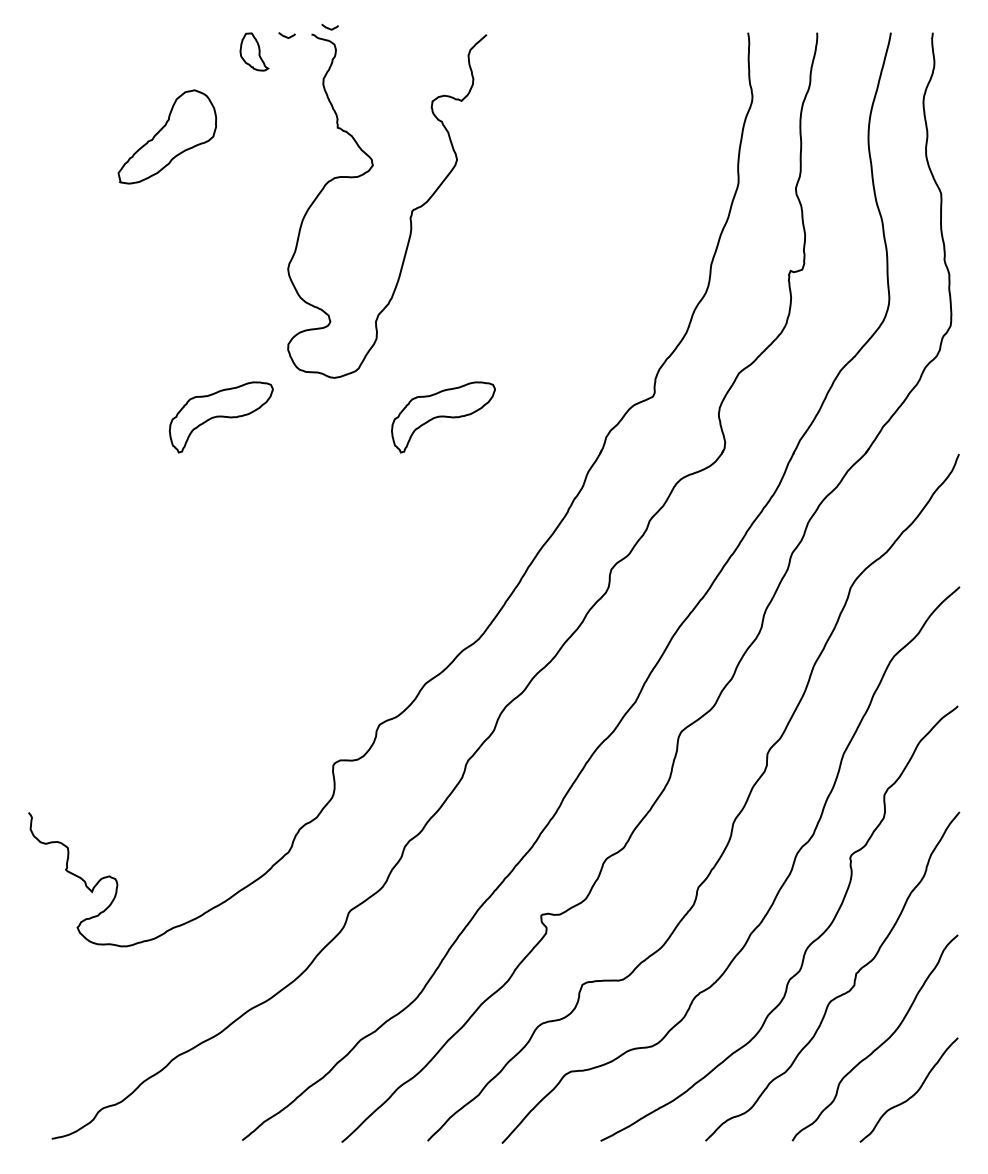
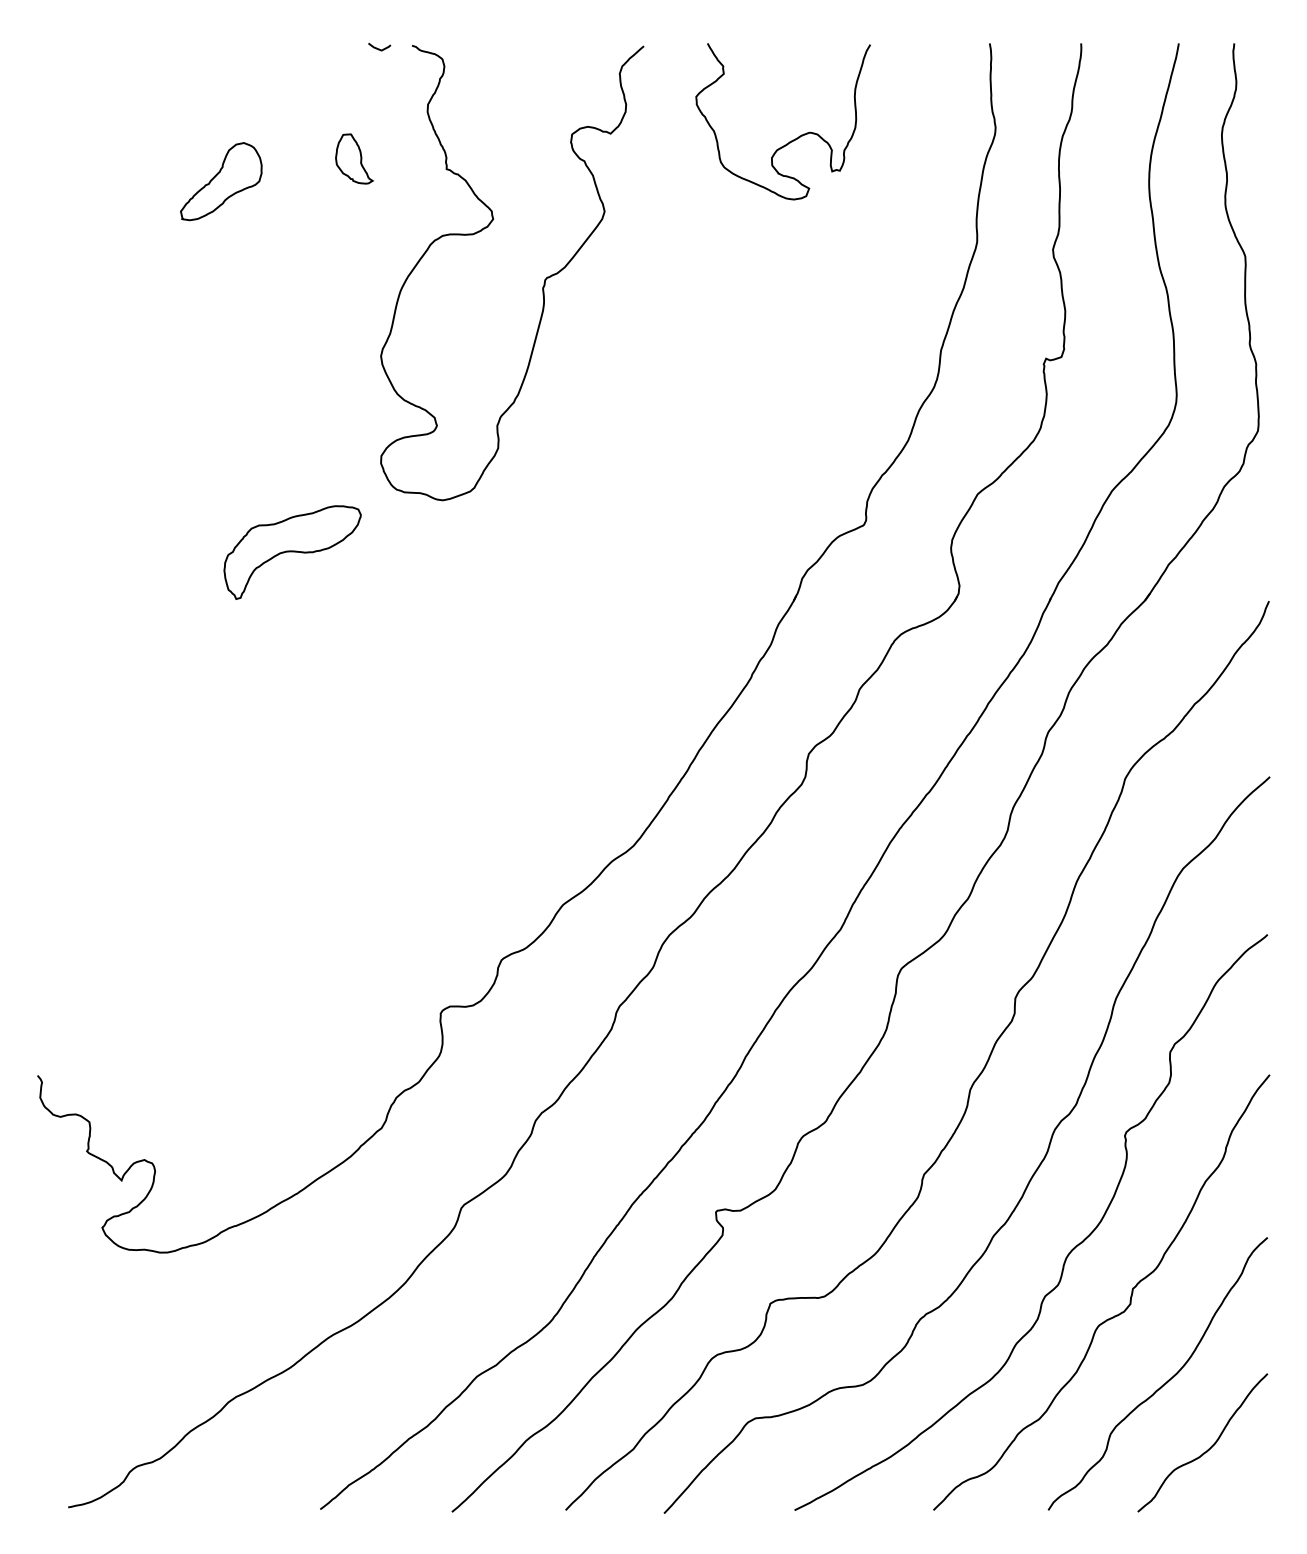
curve: (330, 28) -> (436, 37), removed
part: (254, 51) -> (354, 158), moved
curve: (598, 106) -> (791, 140), added
part: (167, 137) -> (221, 181), size x0.62
part: (443, 417) -> (586, 552), removed

